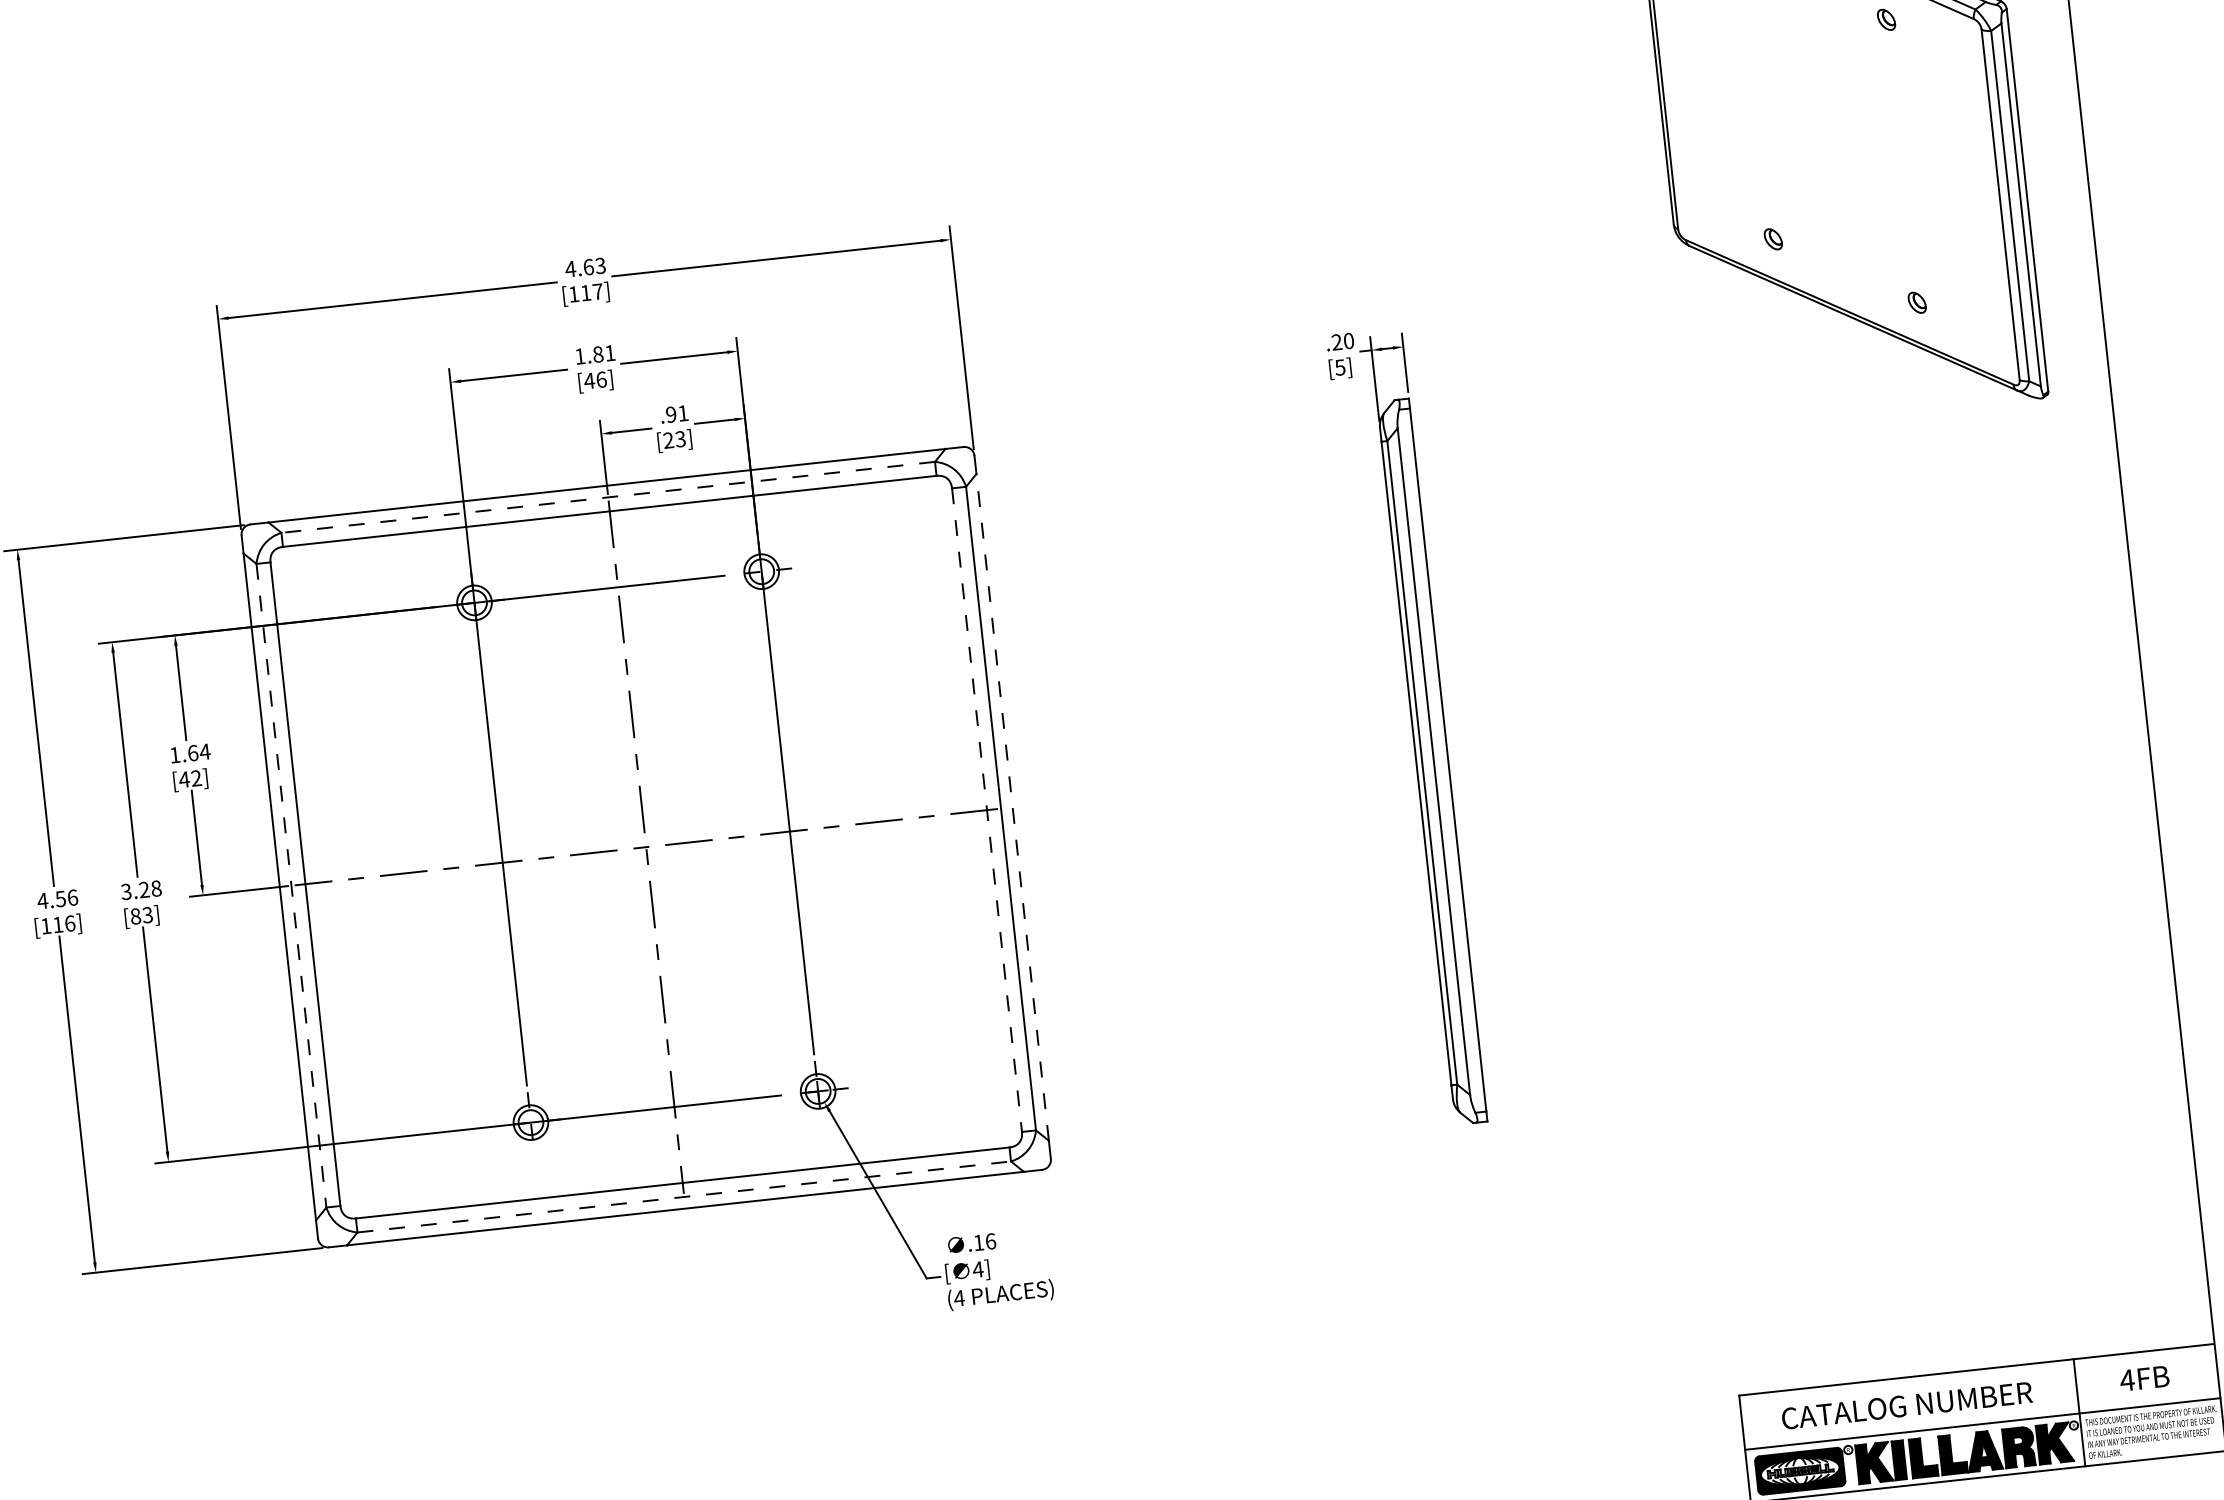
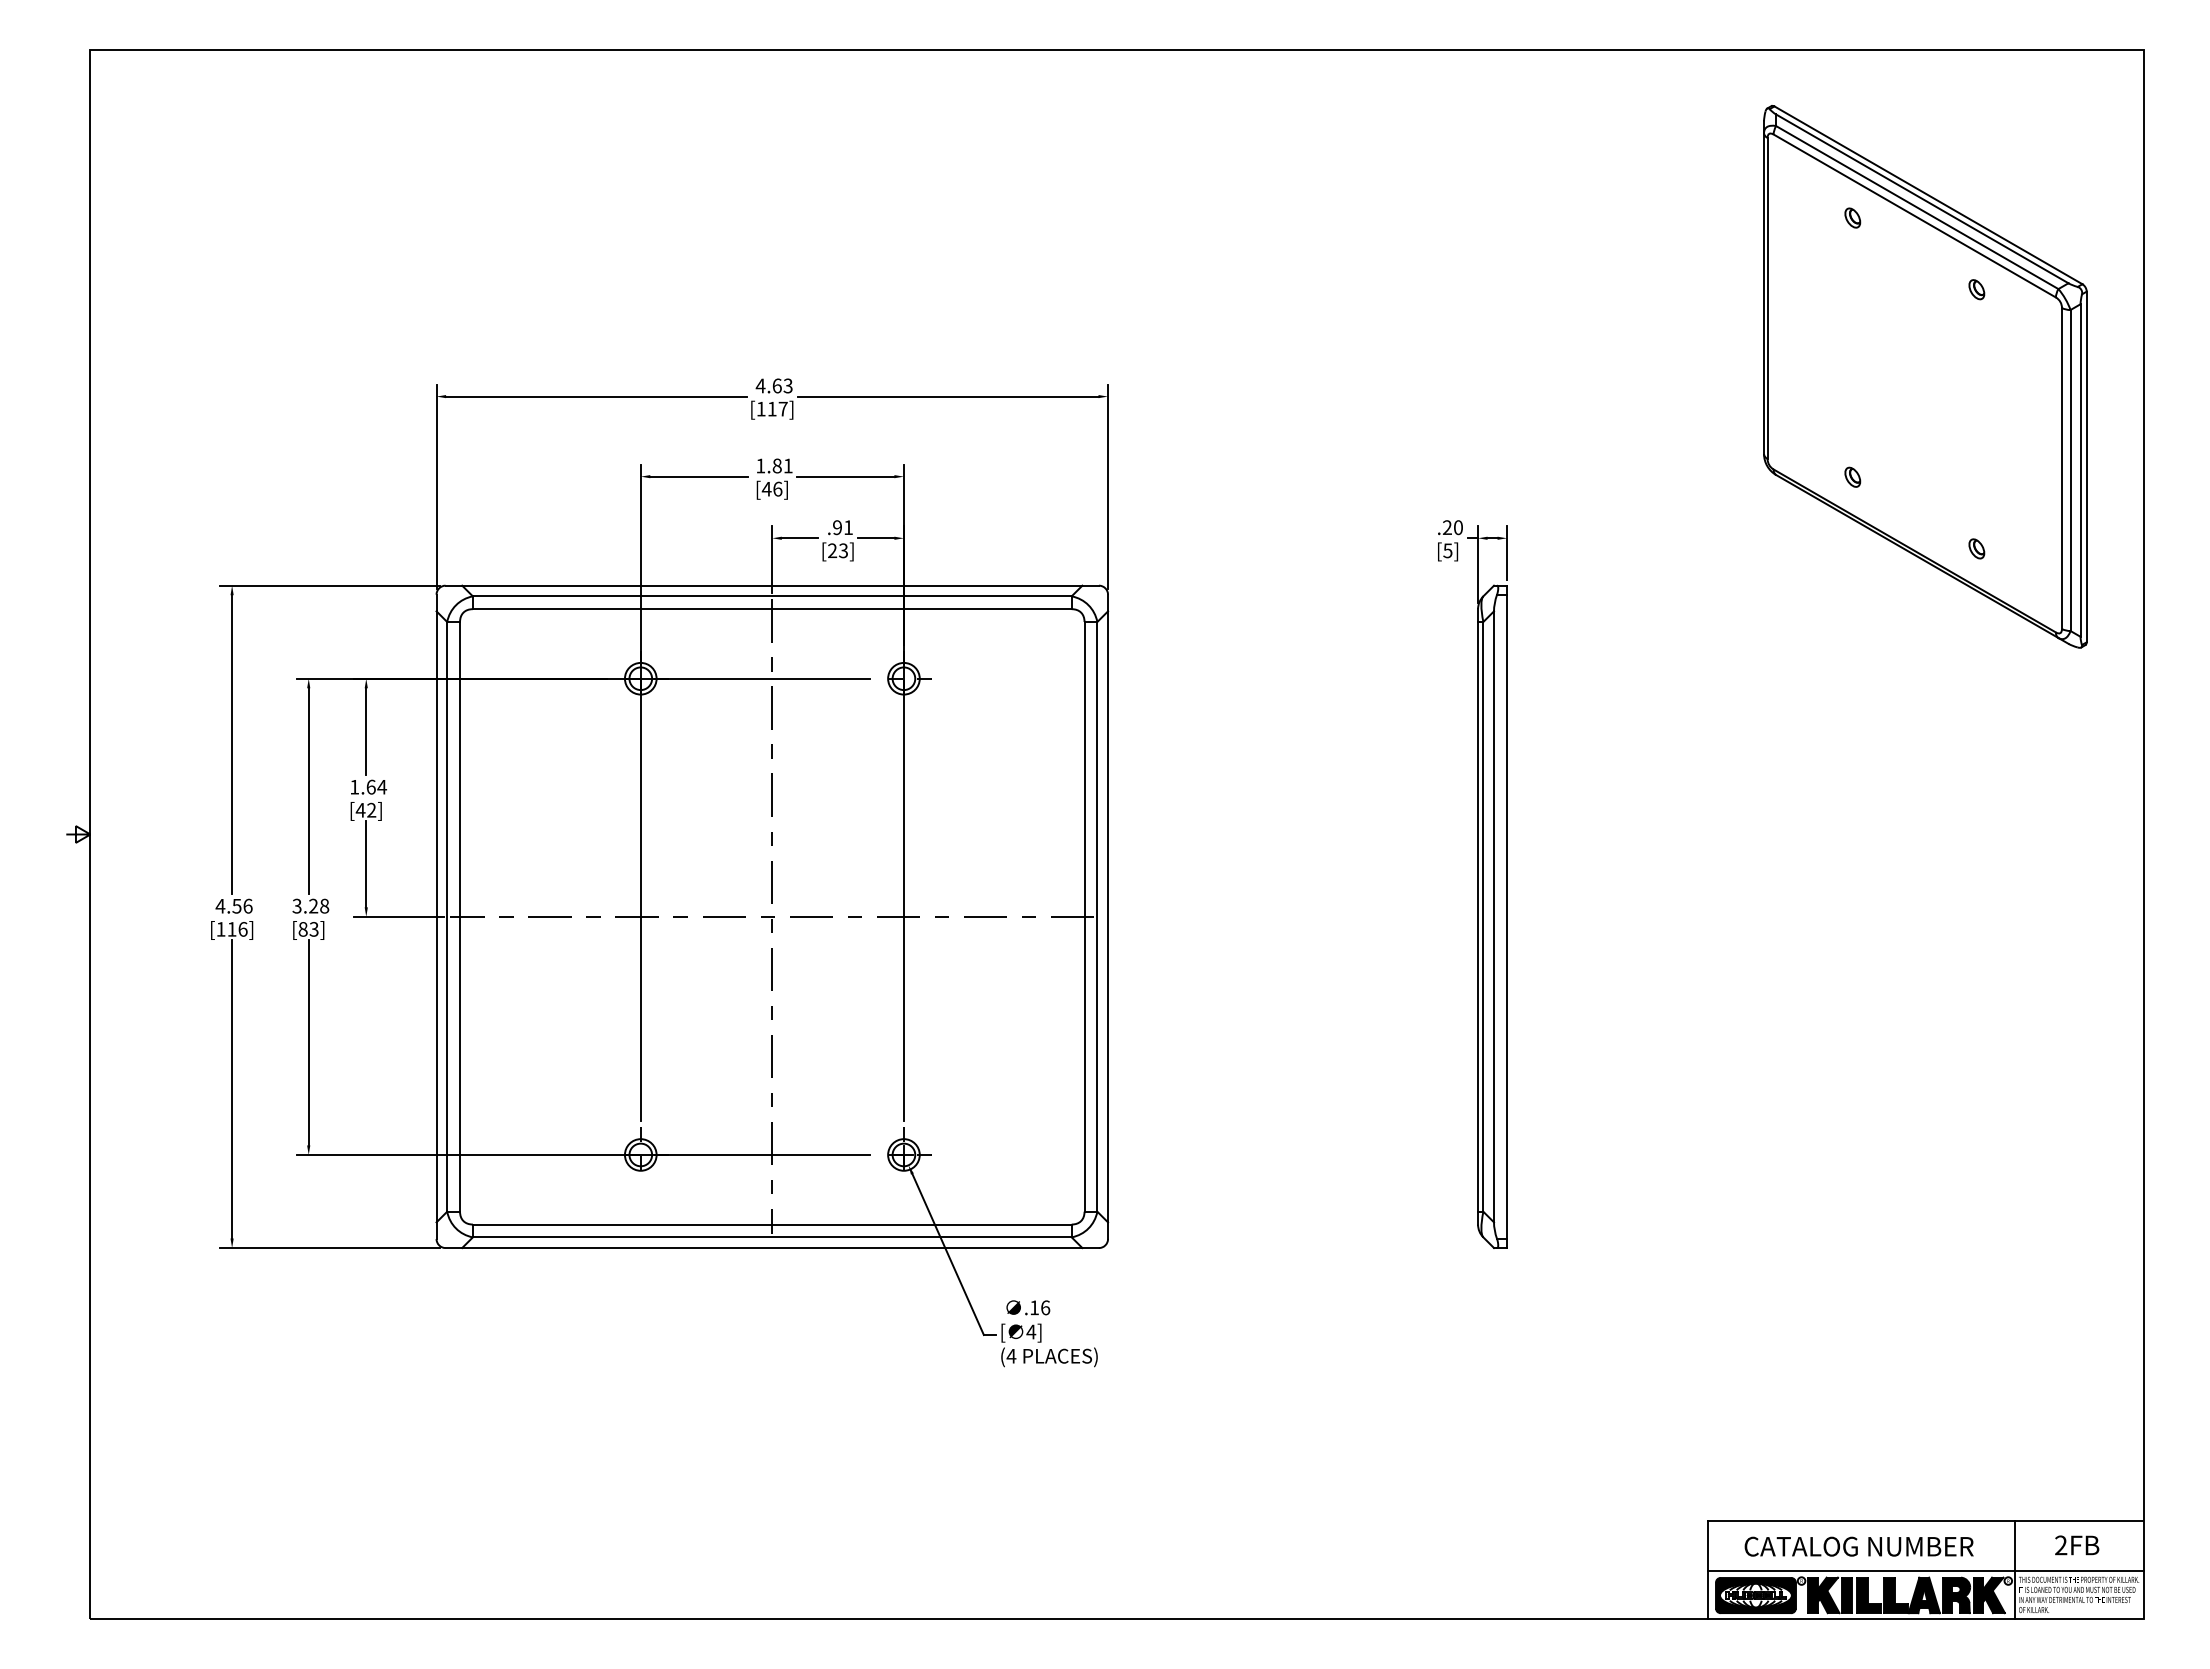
line: (607, 497) -> (771, 596), dashed -> solid
line: (1013, 806) -> (1108, 916), dashed -> solid
line: (986, 809) -> (1084, 916), dashed -> solid
line: (291, 885) -> (447, 916), dashed -> solid
line: (684, 1197) -> (772, 1237), dashed -> solid
text: (2126, 1380) -> (2060, 1545), 4FB -> 2FB

